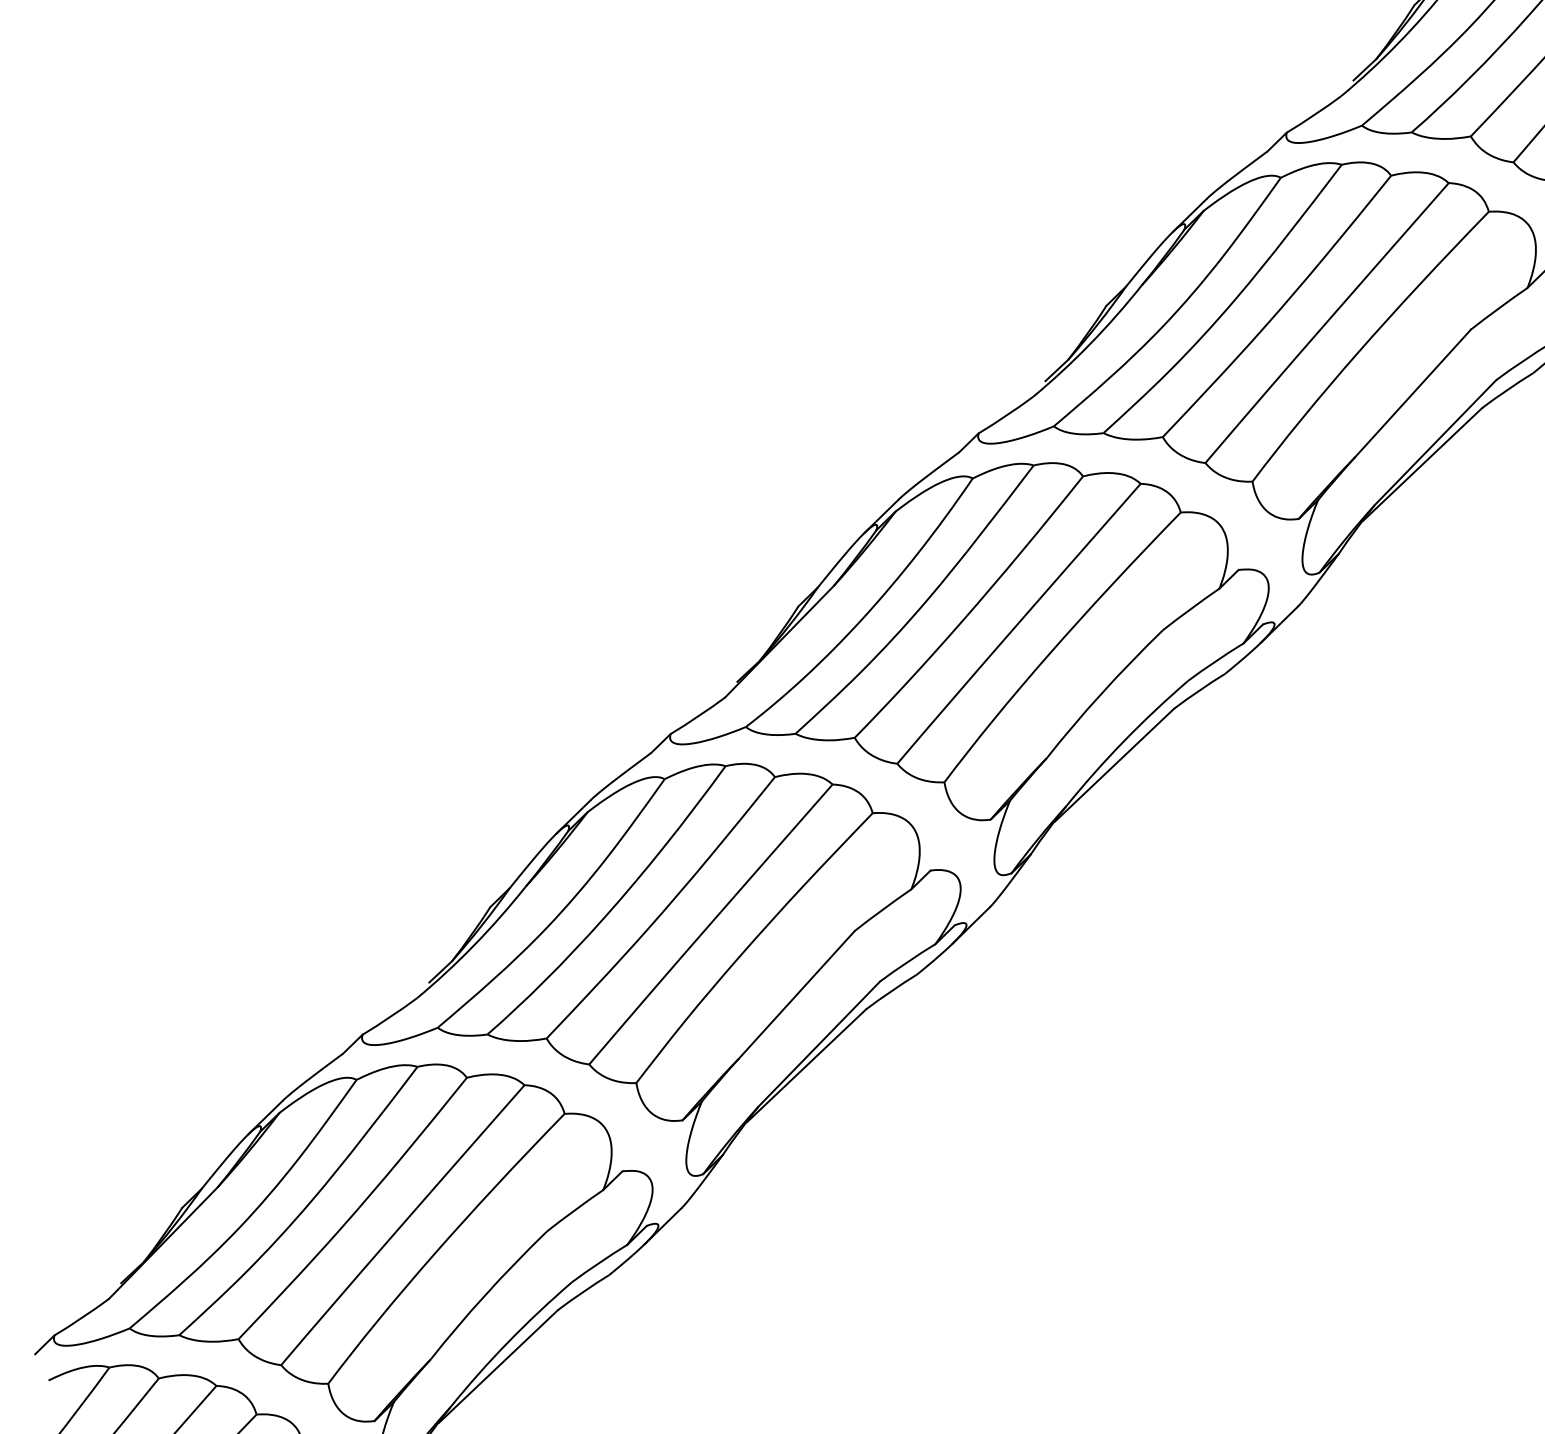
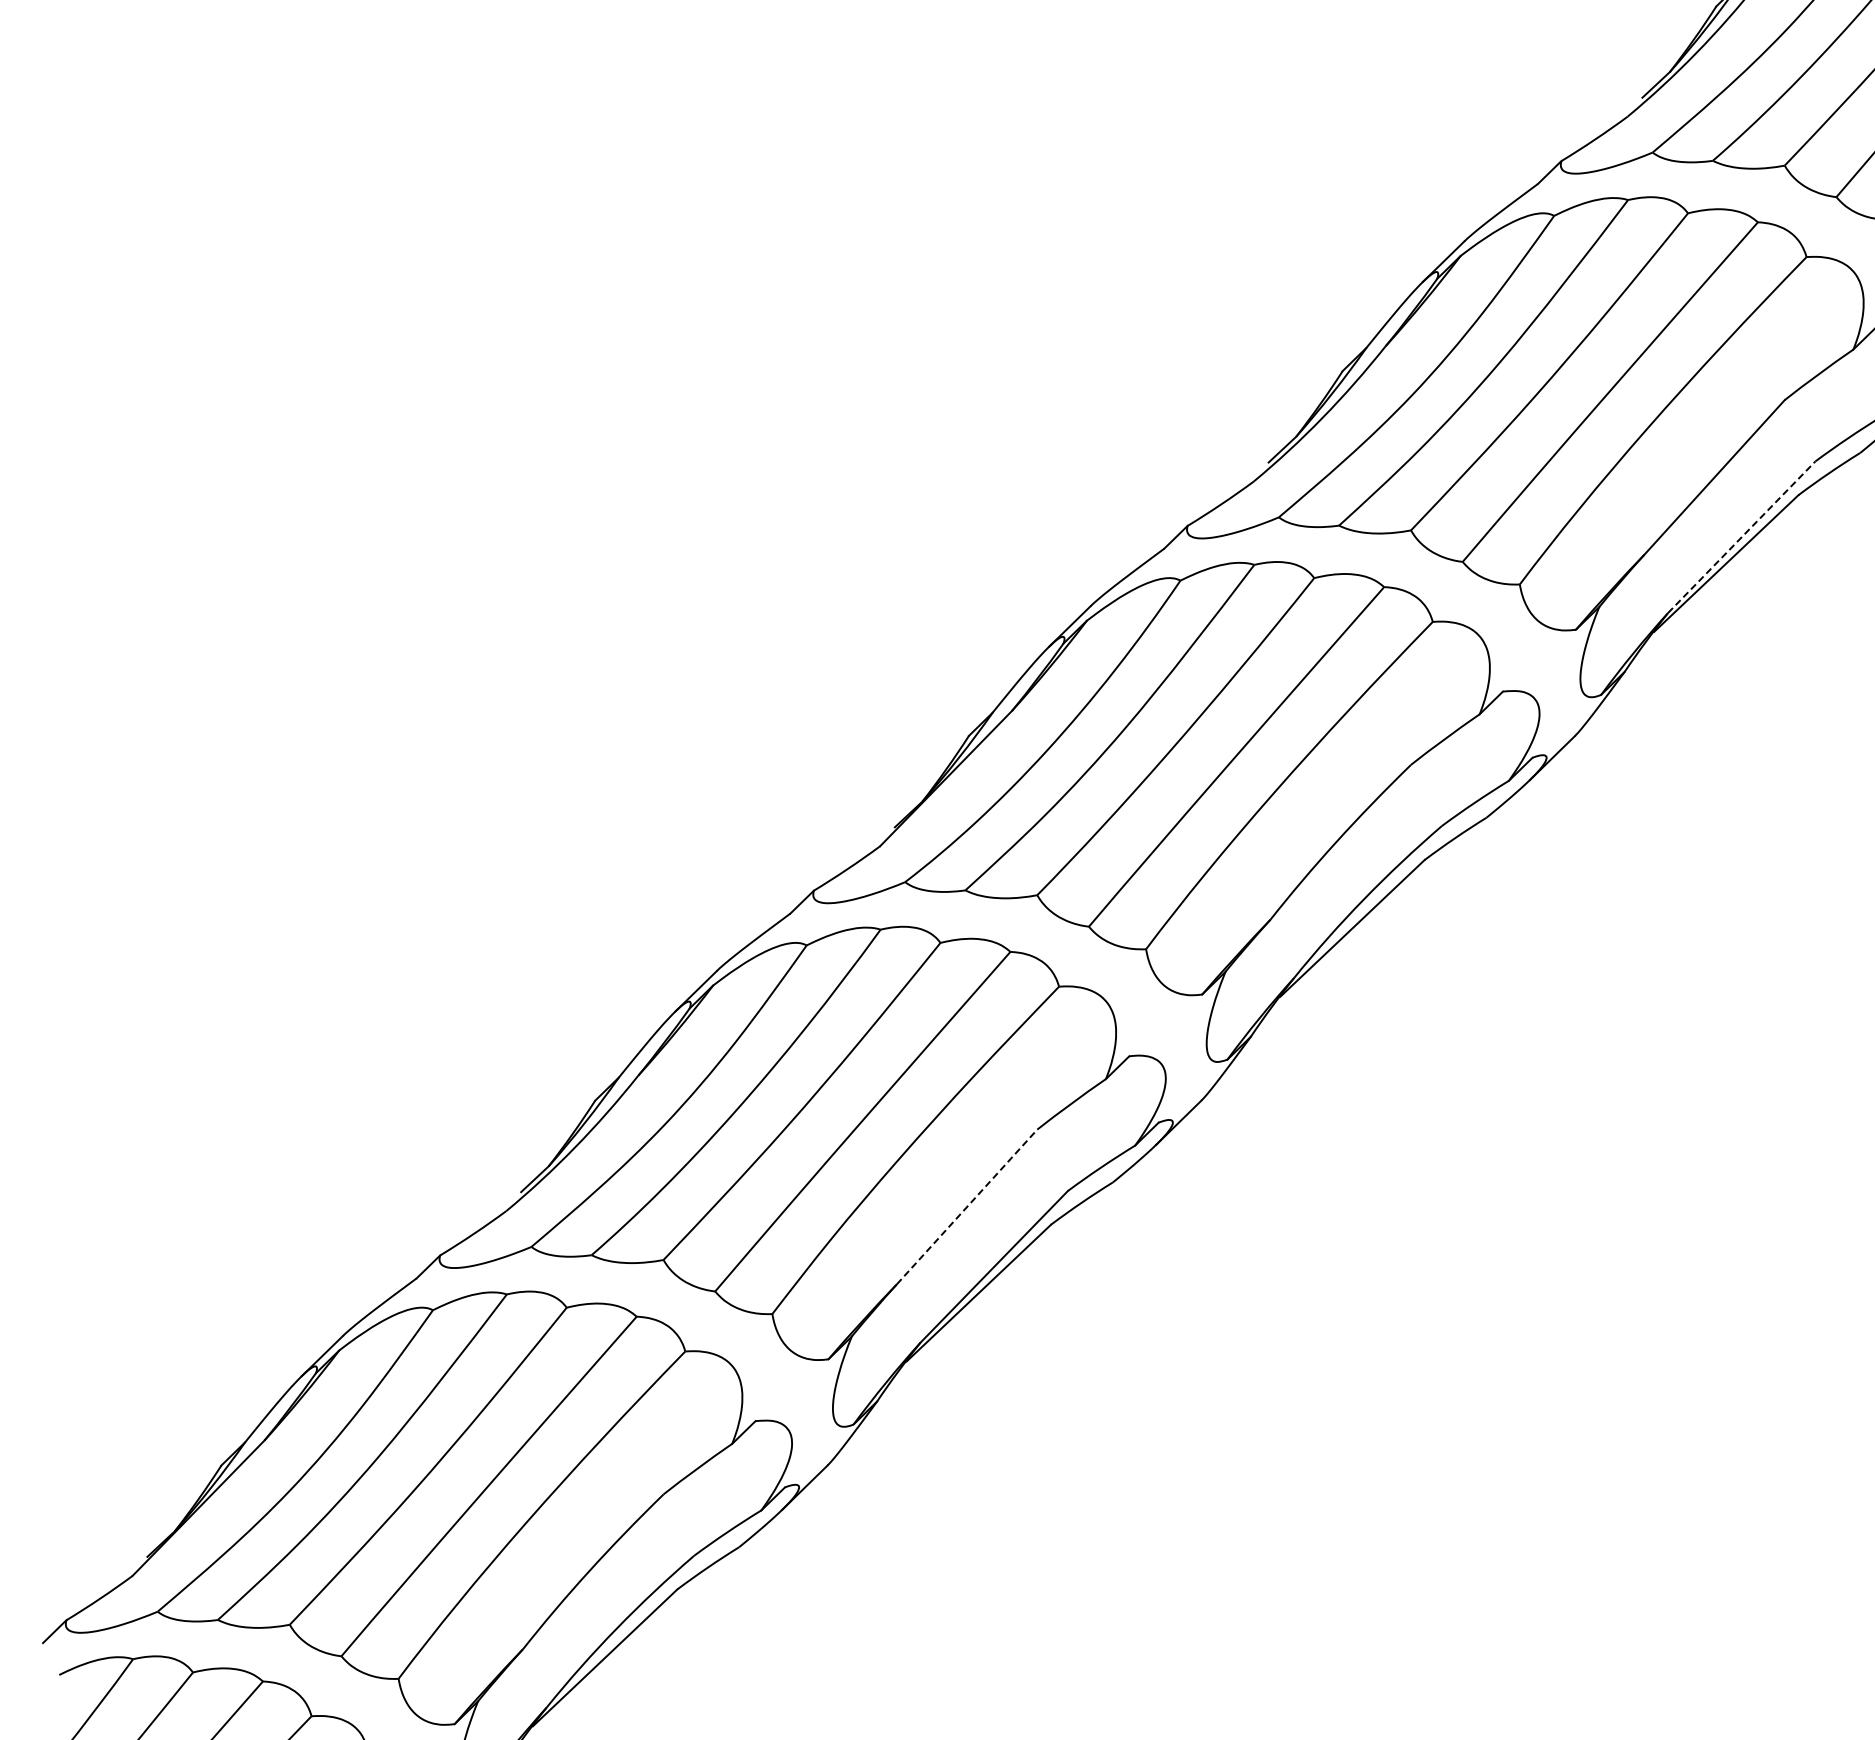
line: (1435, 442) -> (1741, 537), solid -> dashed
line: (797, 994) -> (967, 1206), solid -> dashed

